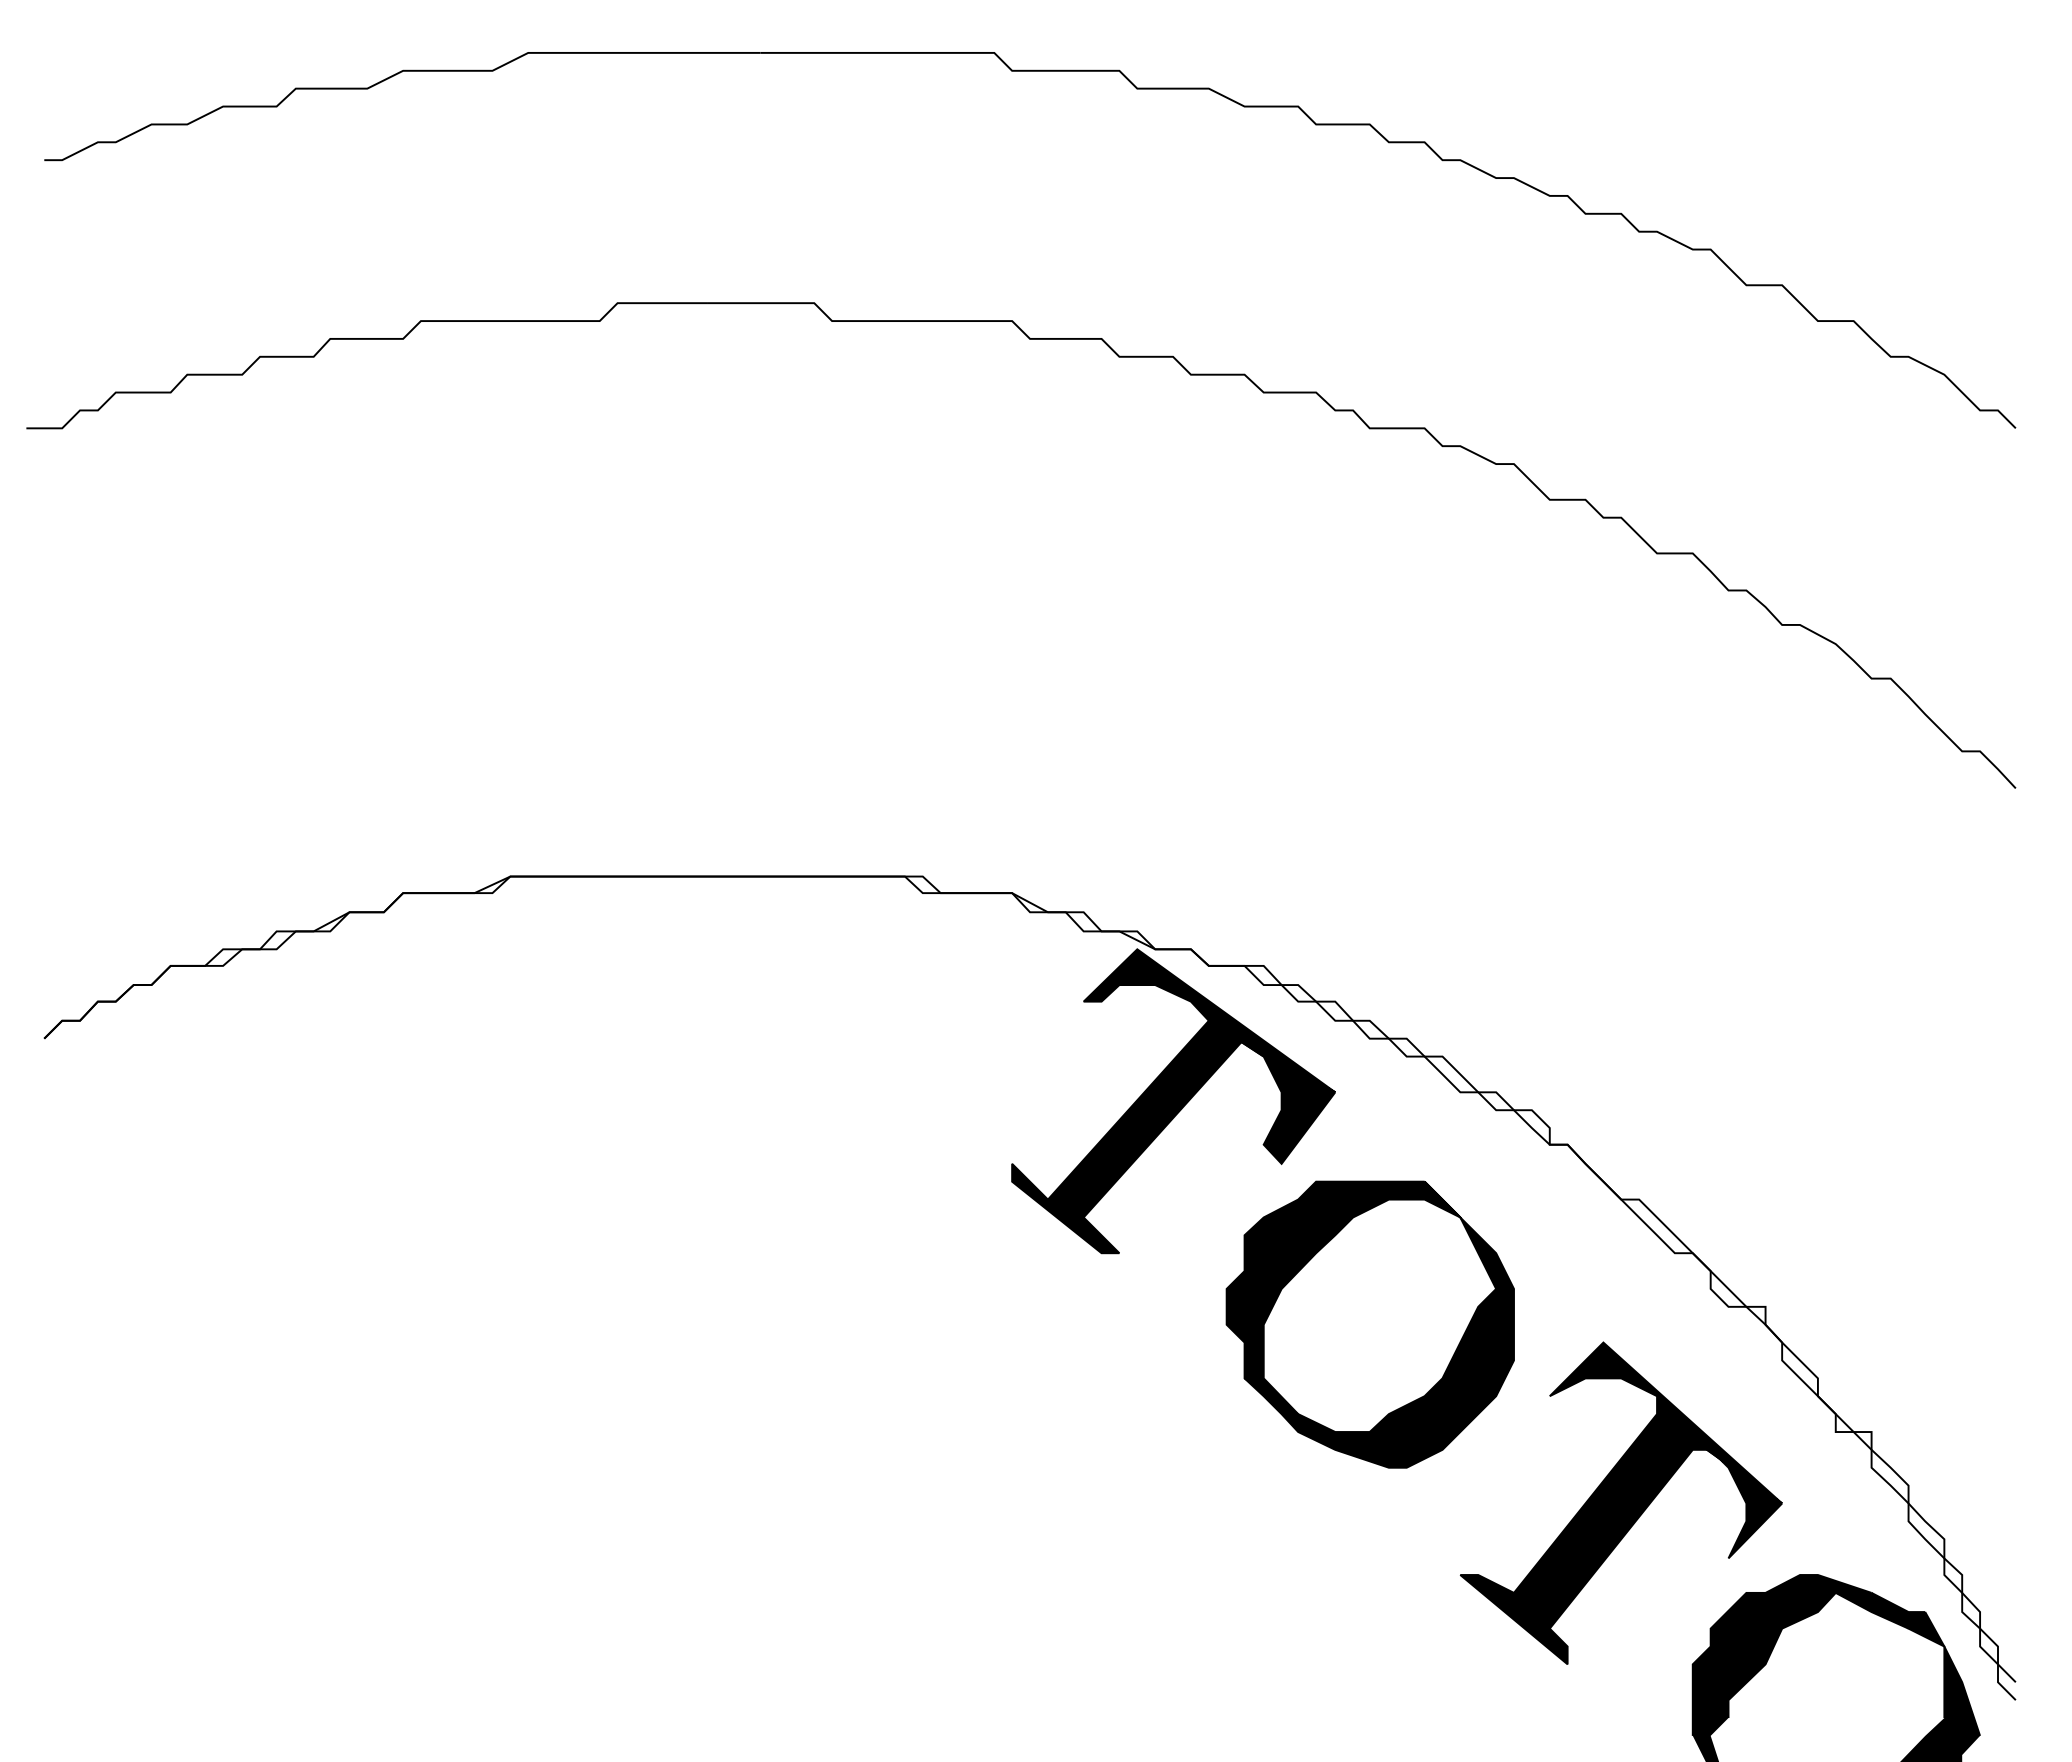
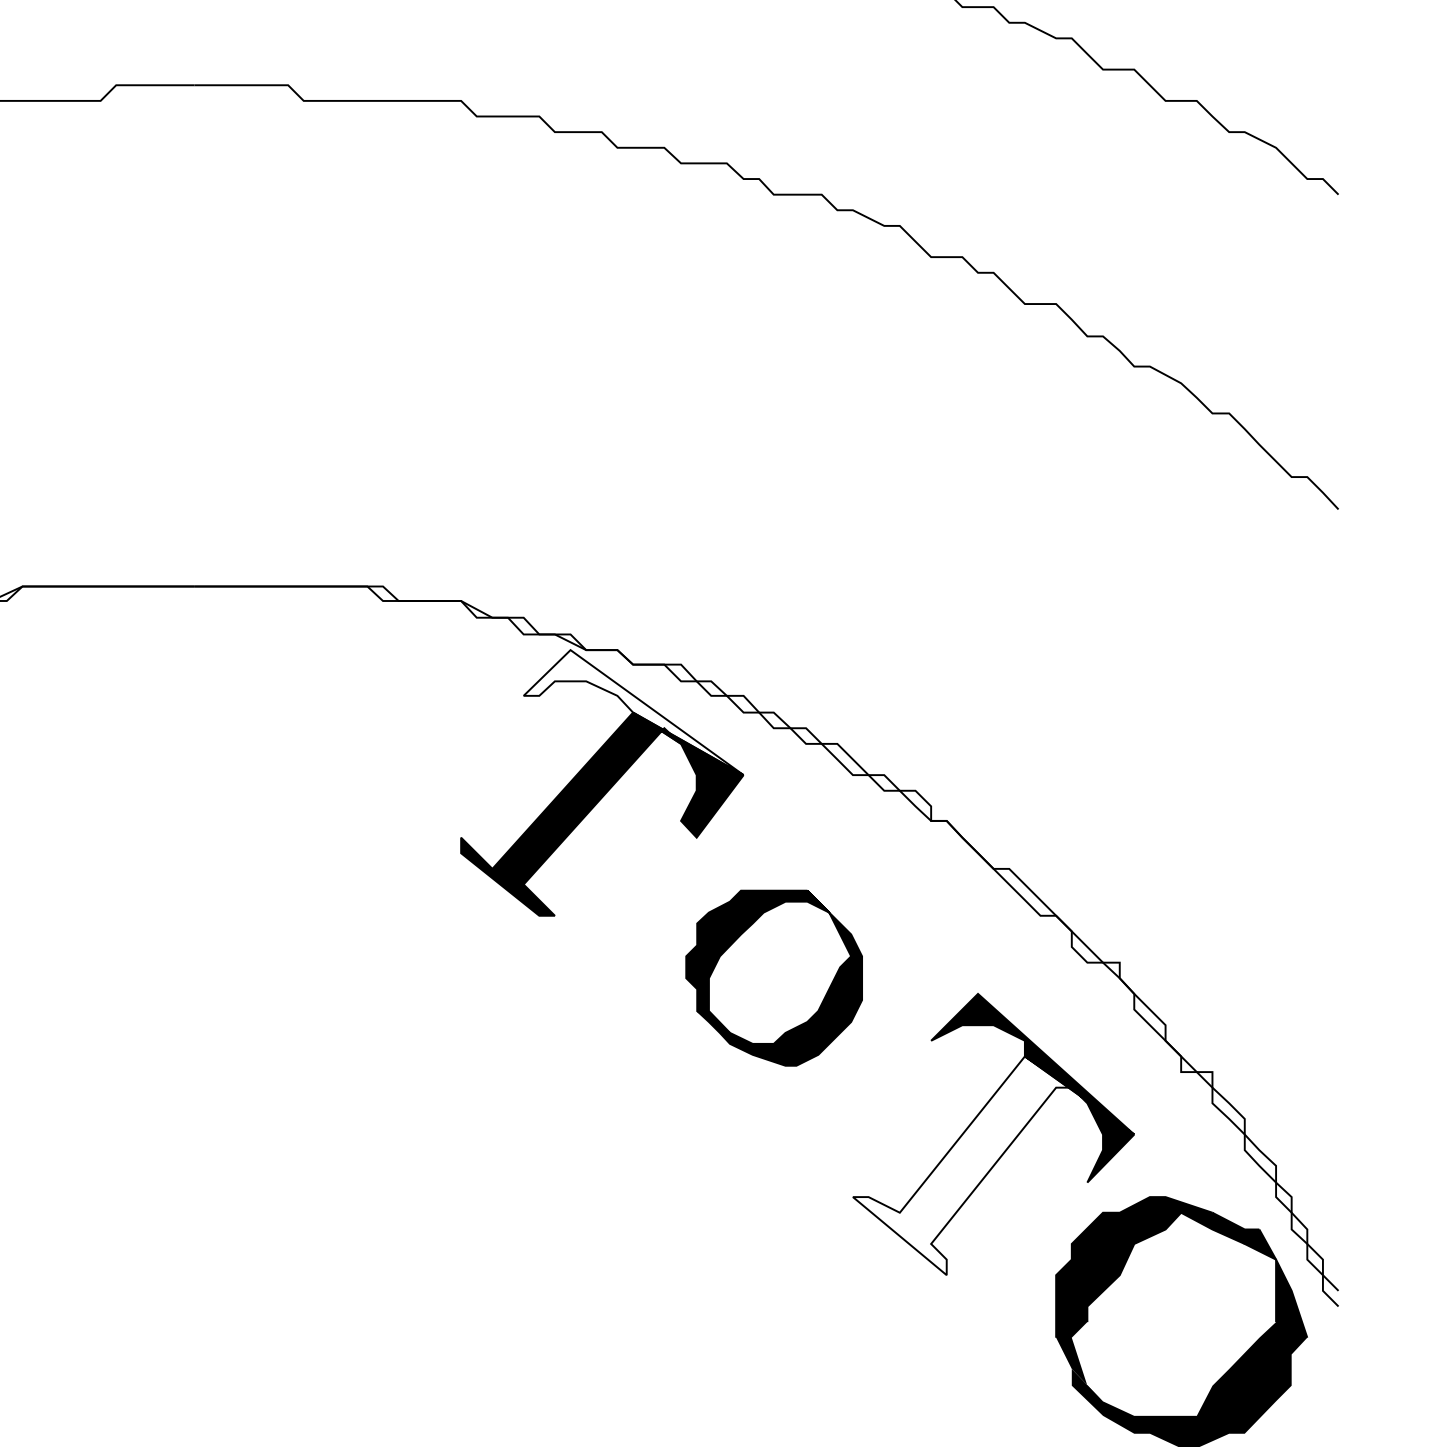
fill: (1209, 1020) -> (633, 712), removed
part: (1369, 1324) -> (773, 978), size x0.7
fill: (1585, 1539) -> (962, 1166), removed

